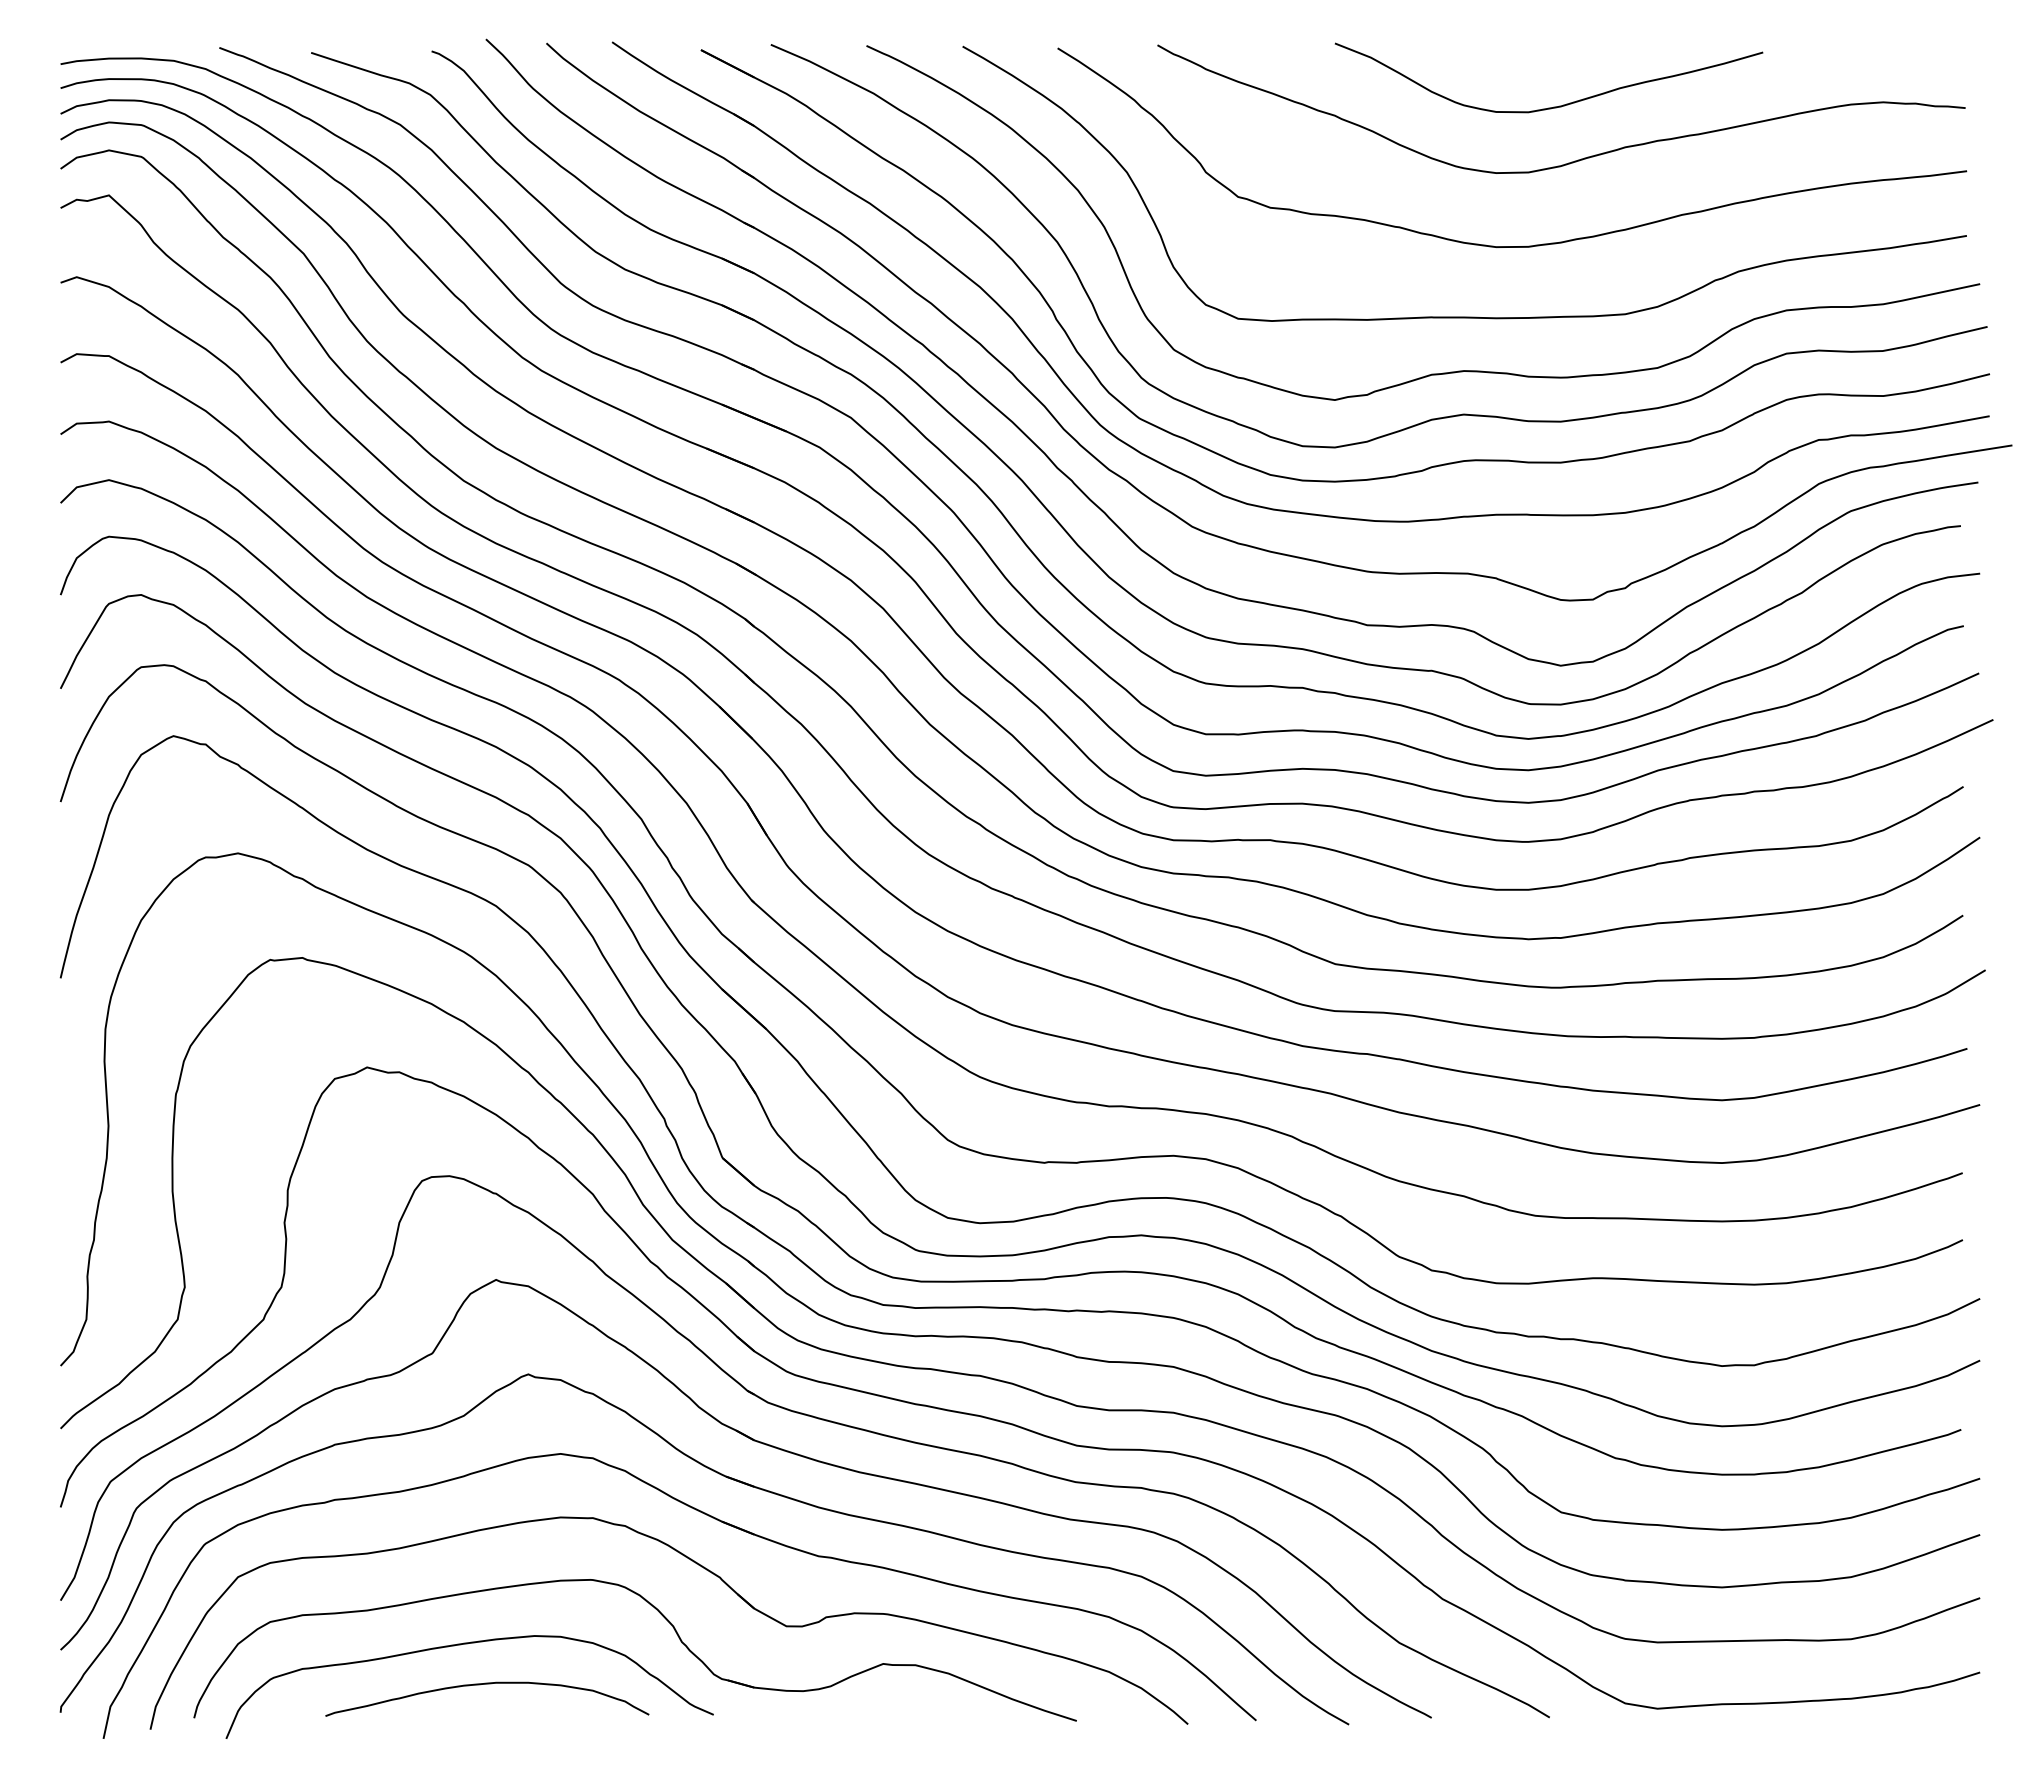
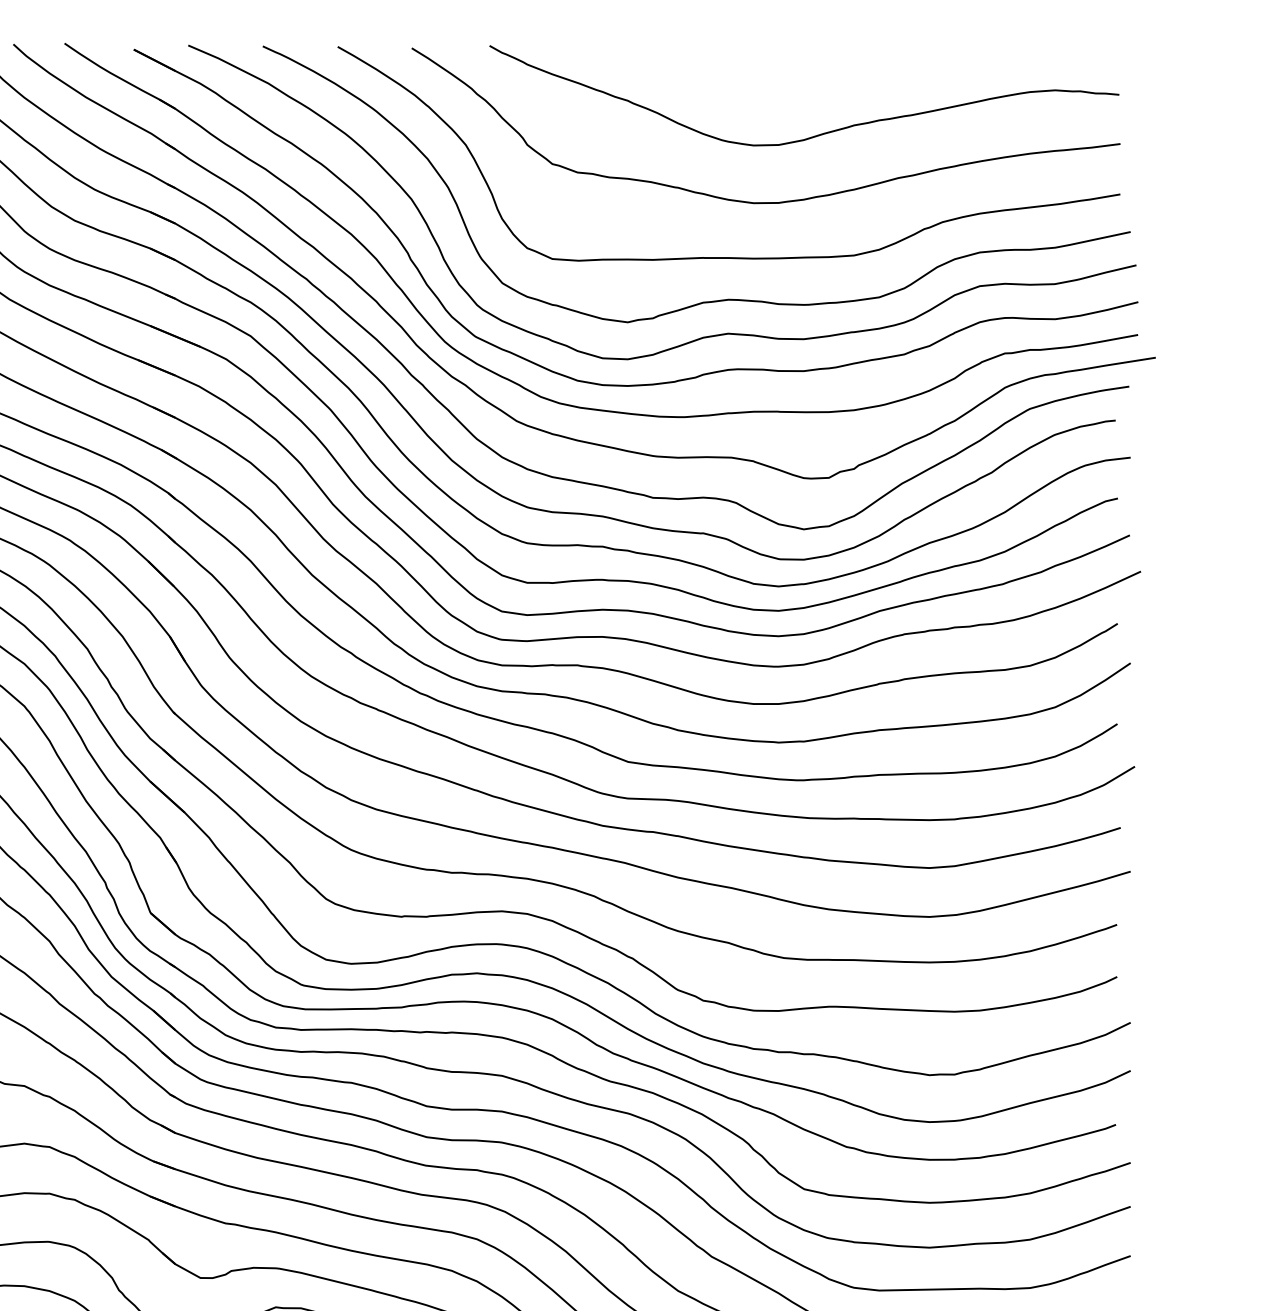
curve: (1553, 106) -> (798, 93), removed

